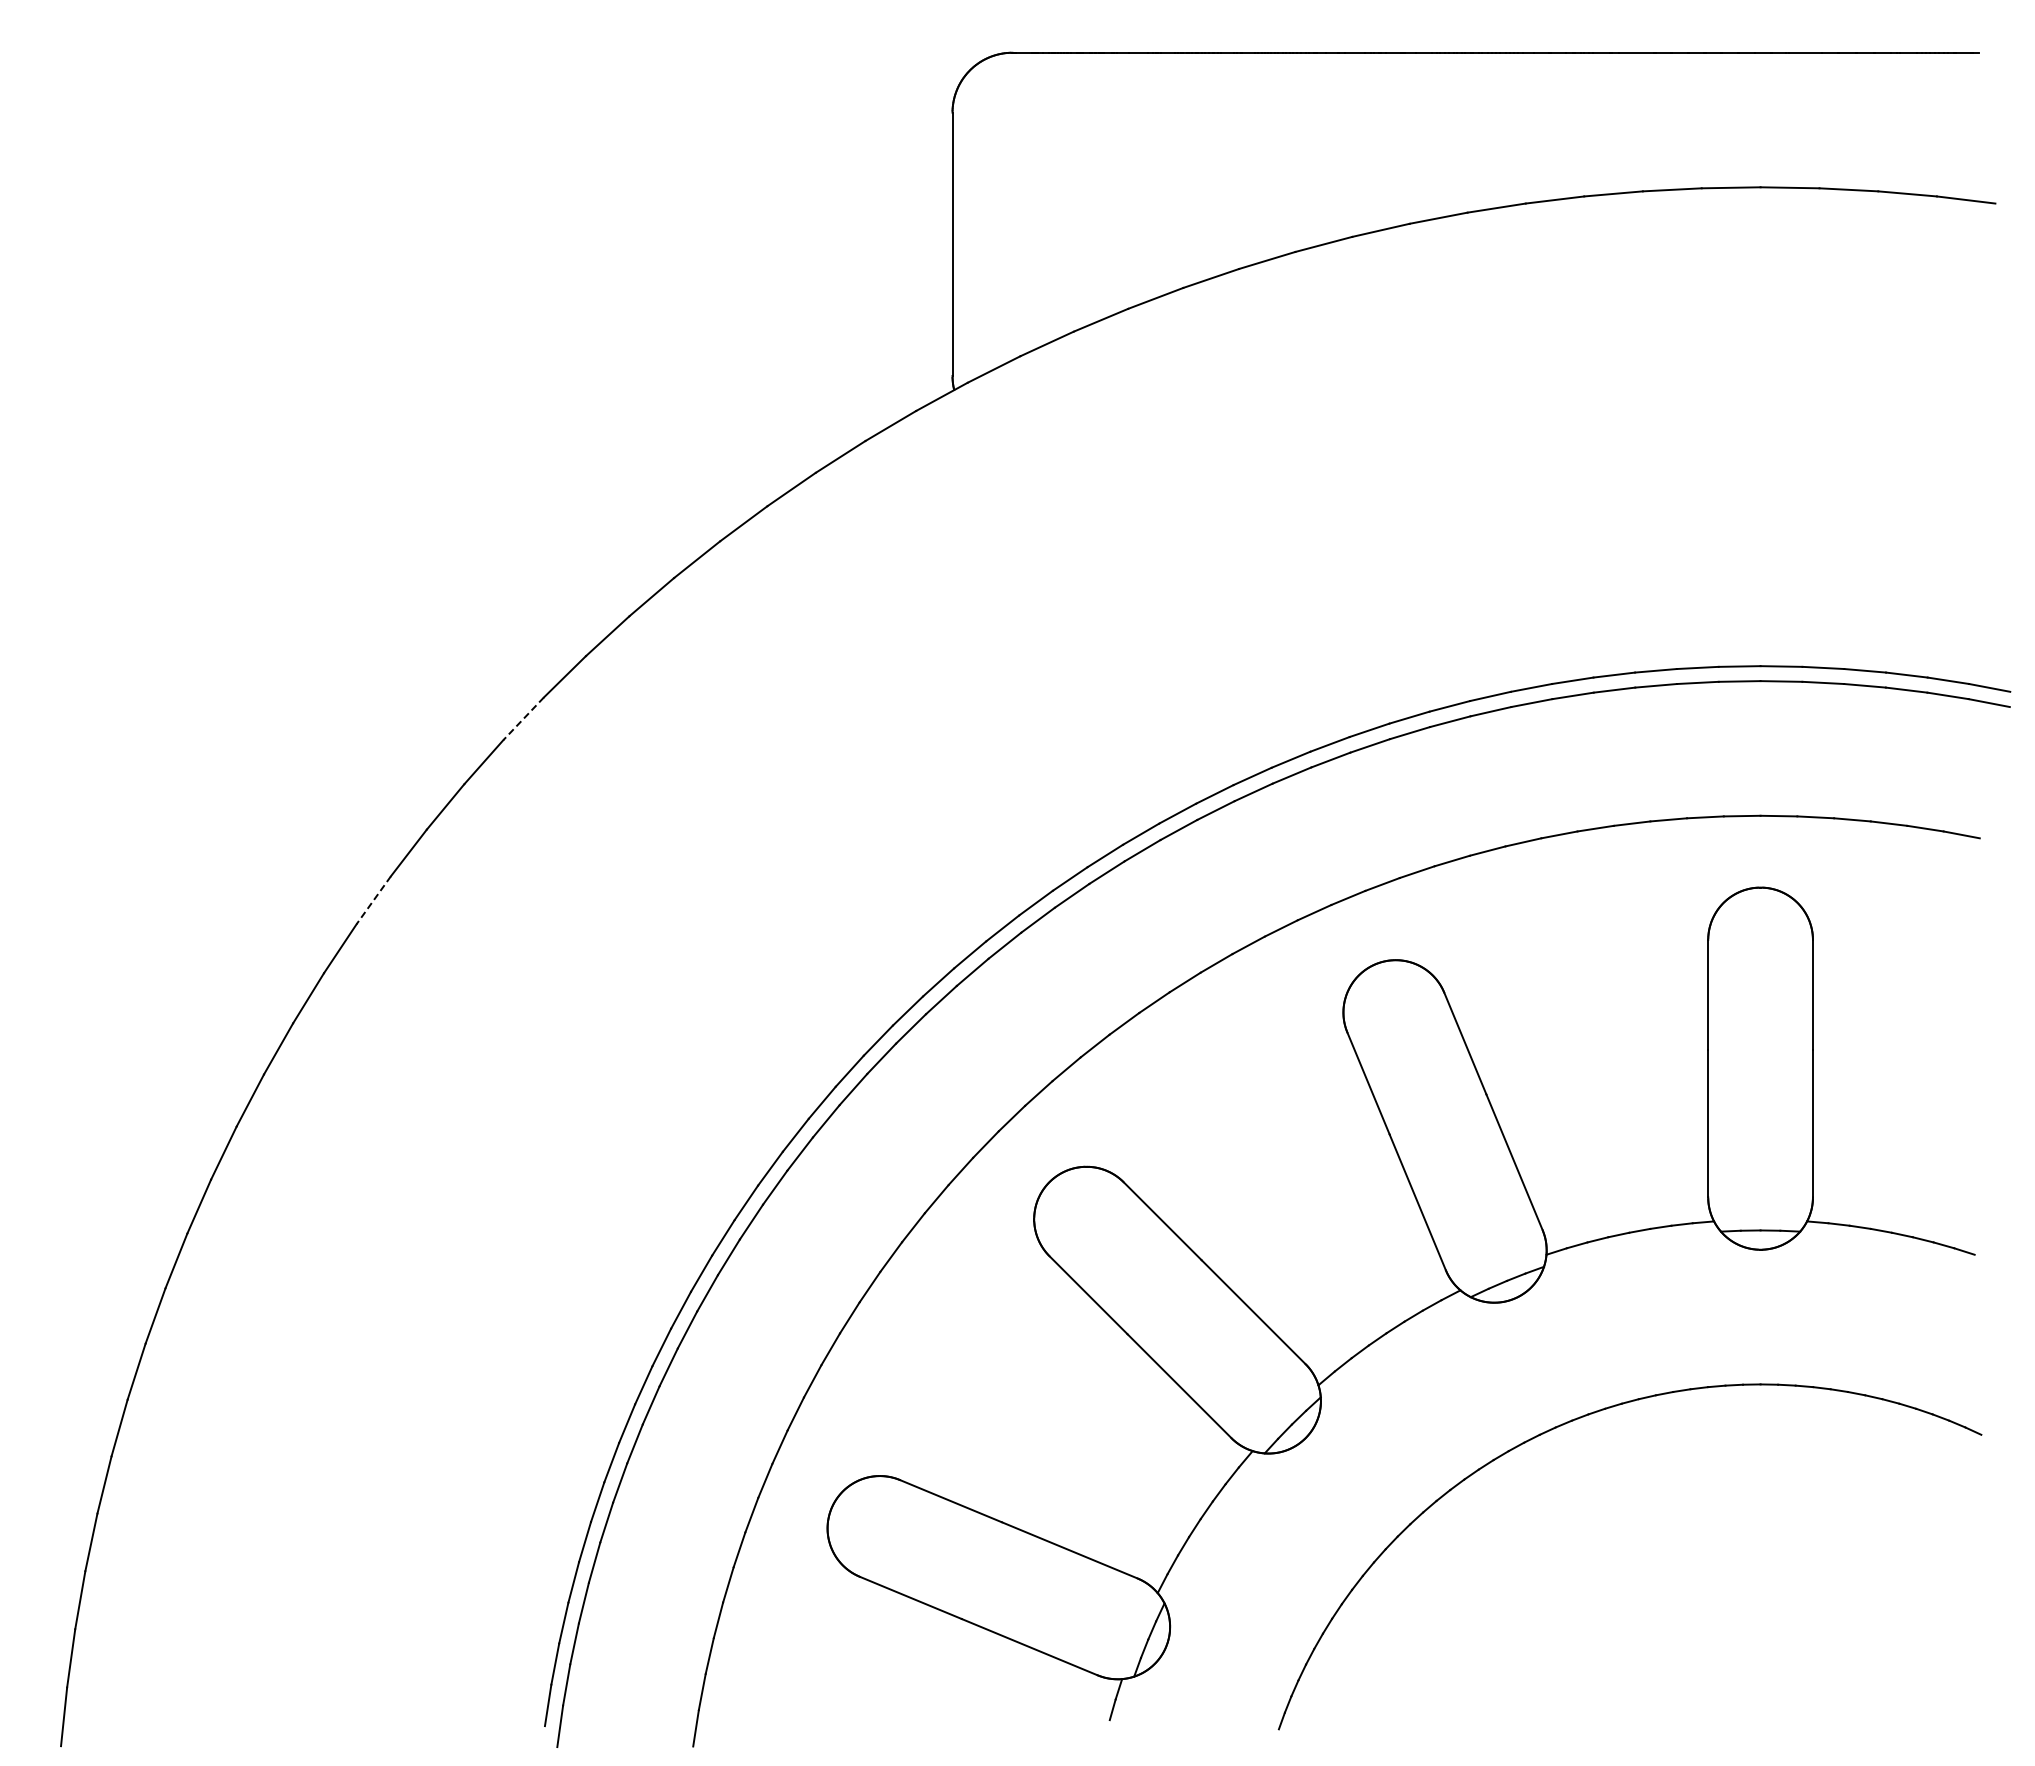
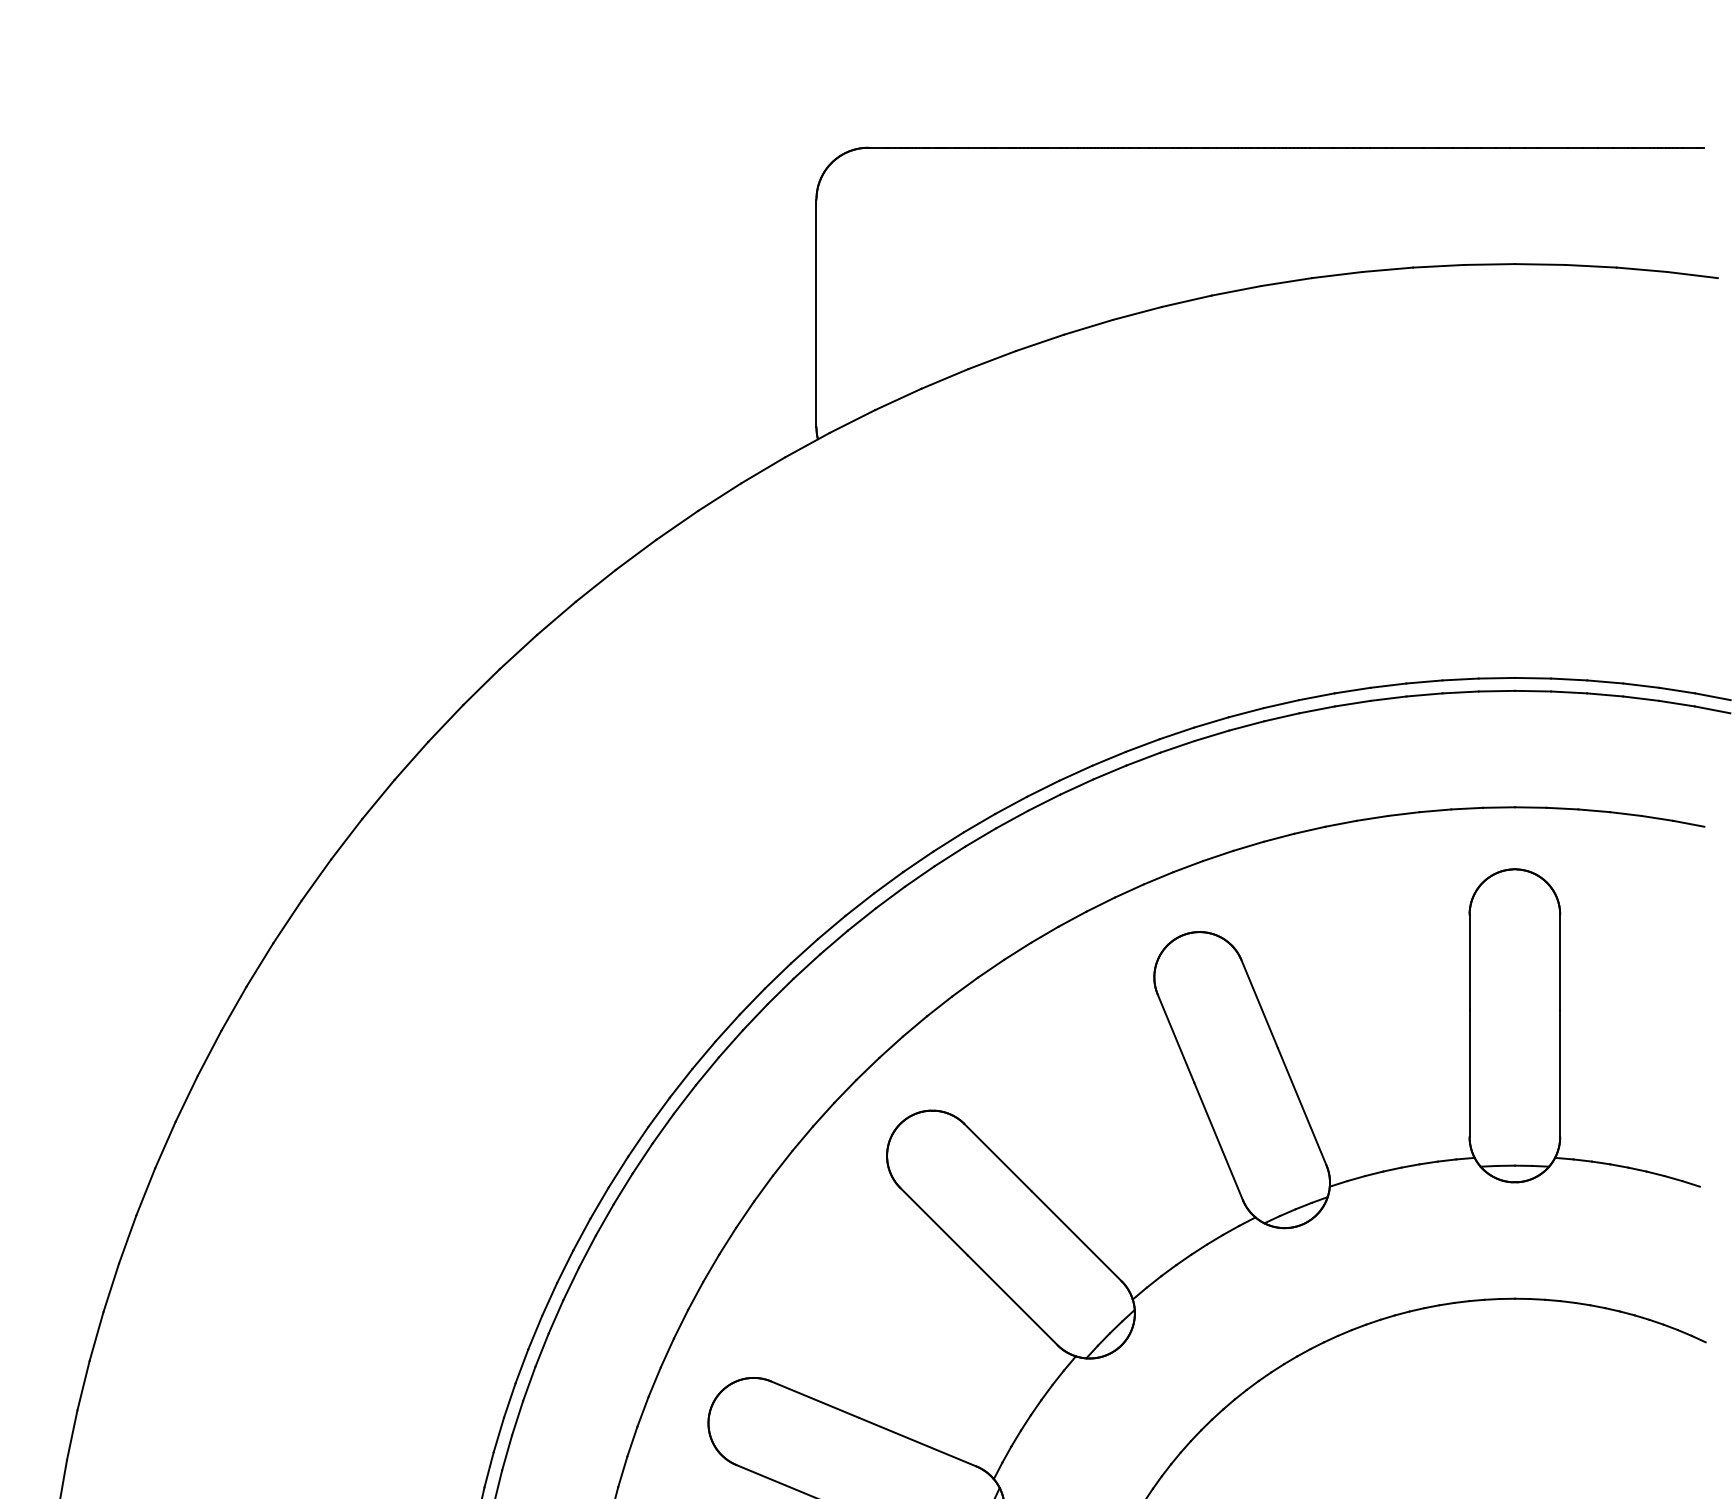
line: (523, 719) -> (445, 724), dashed -> solid
line: (373, 900) -> (316, 880), dashed -> solid

